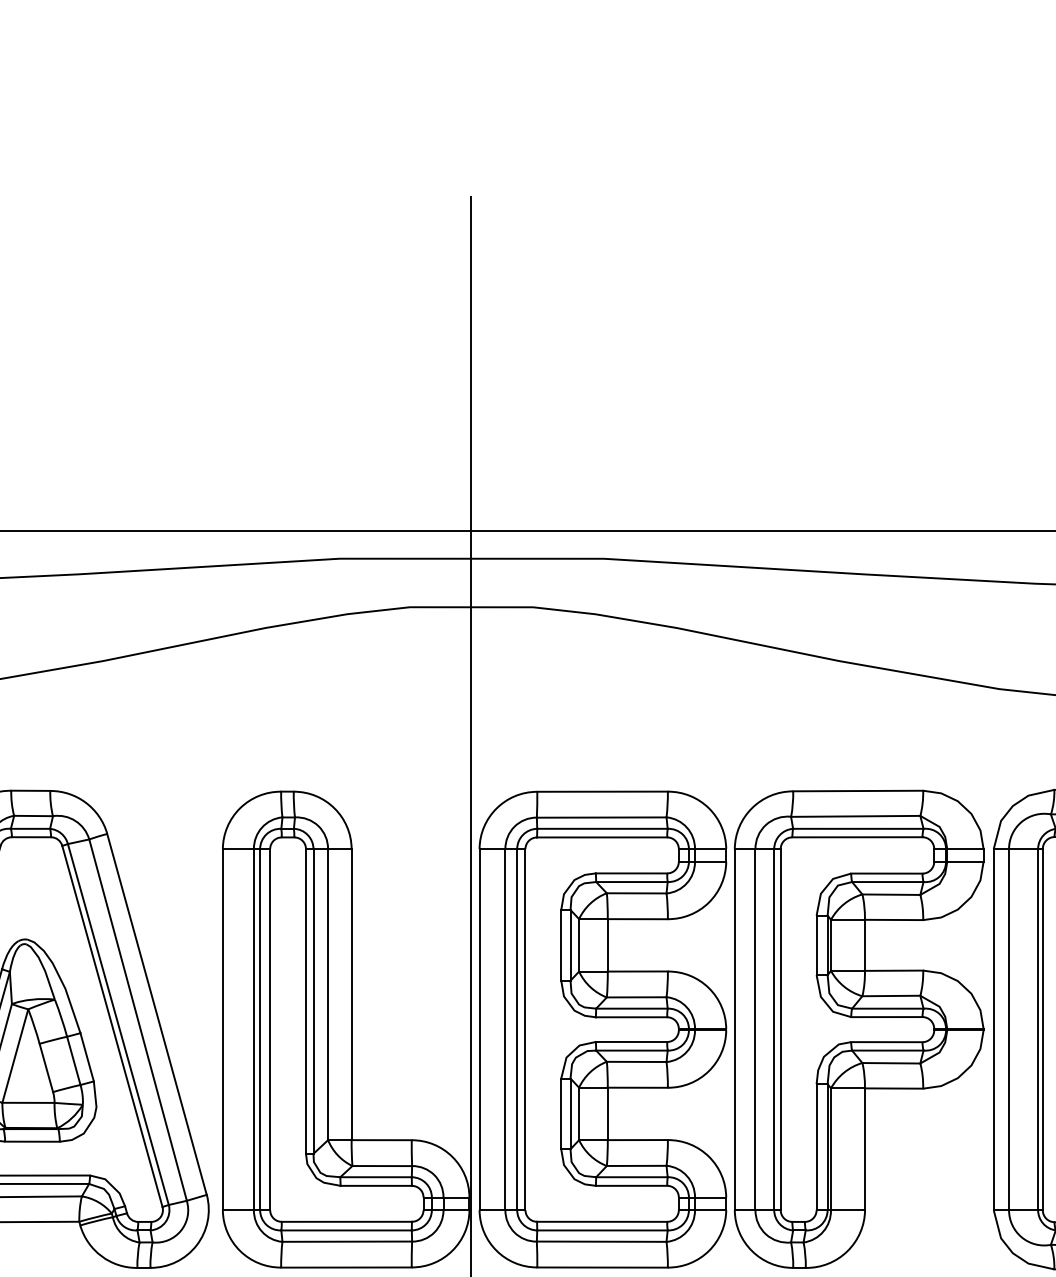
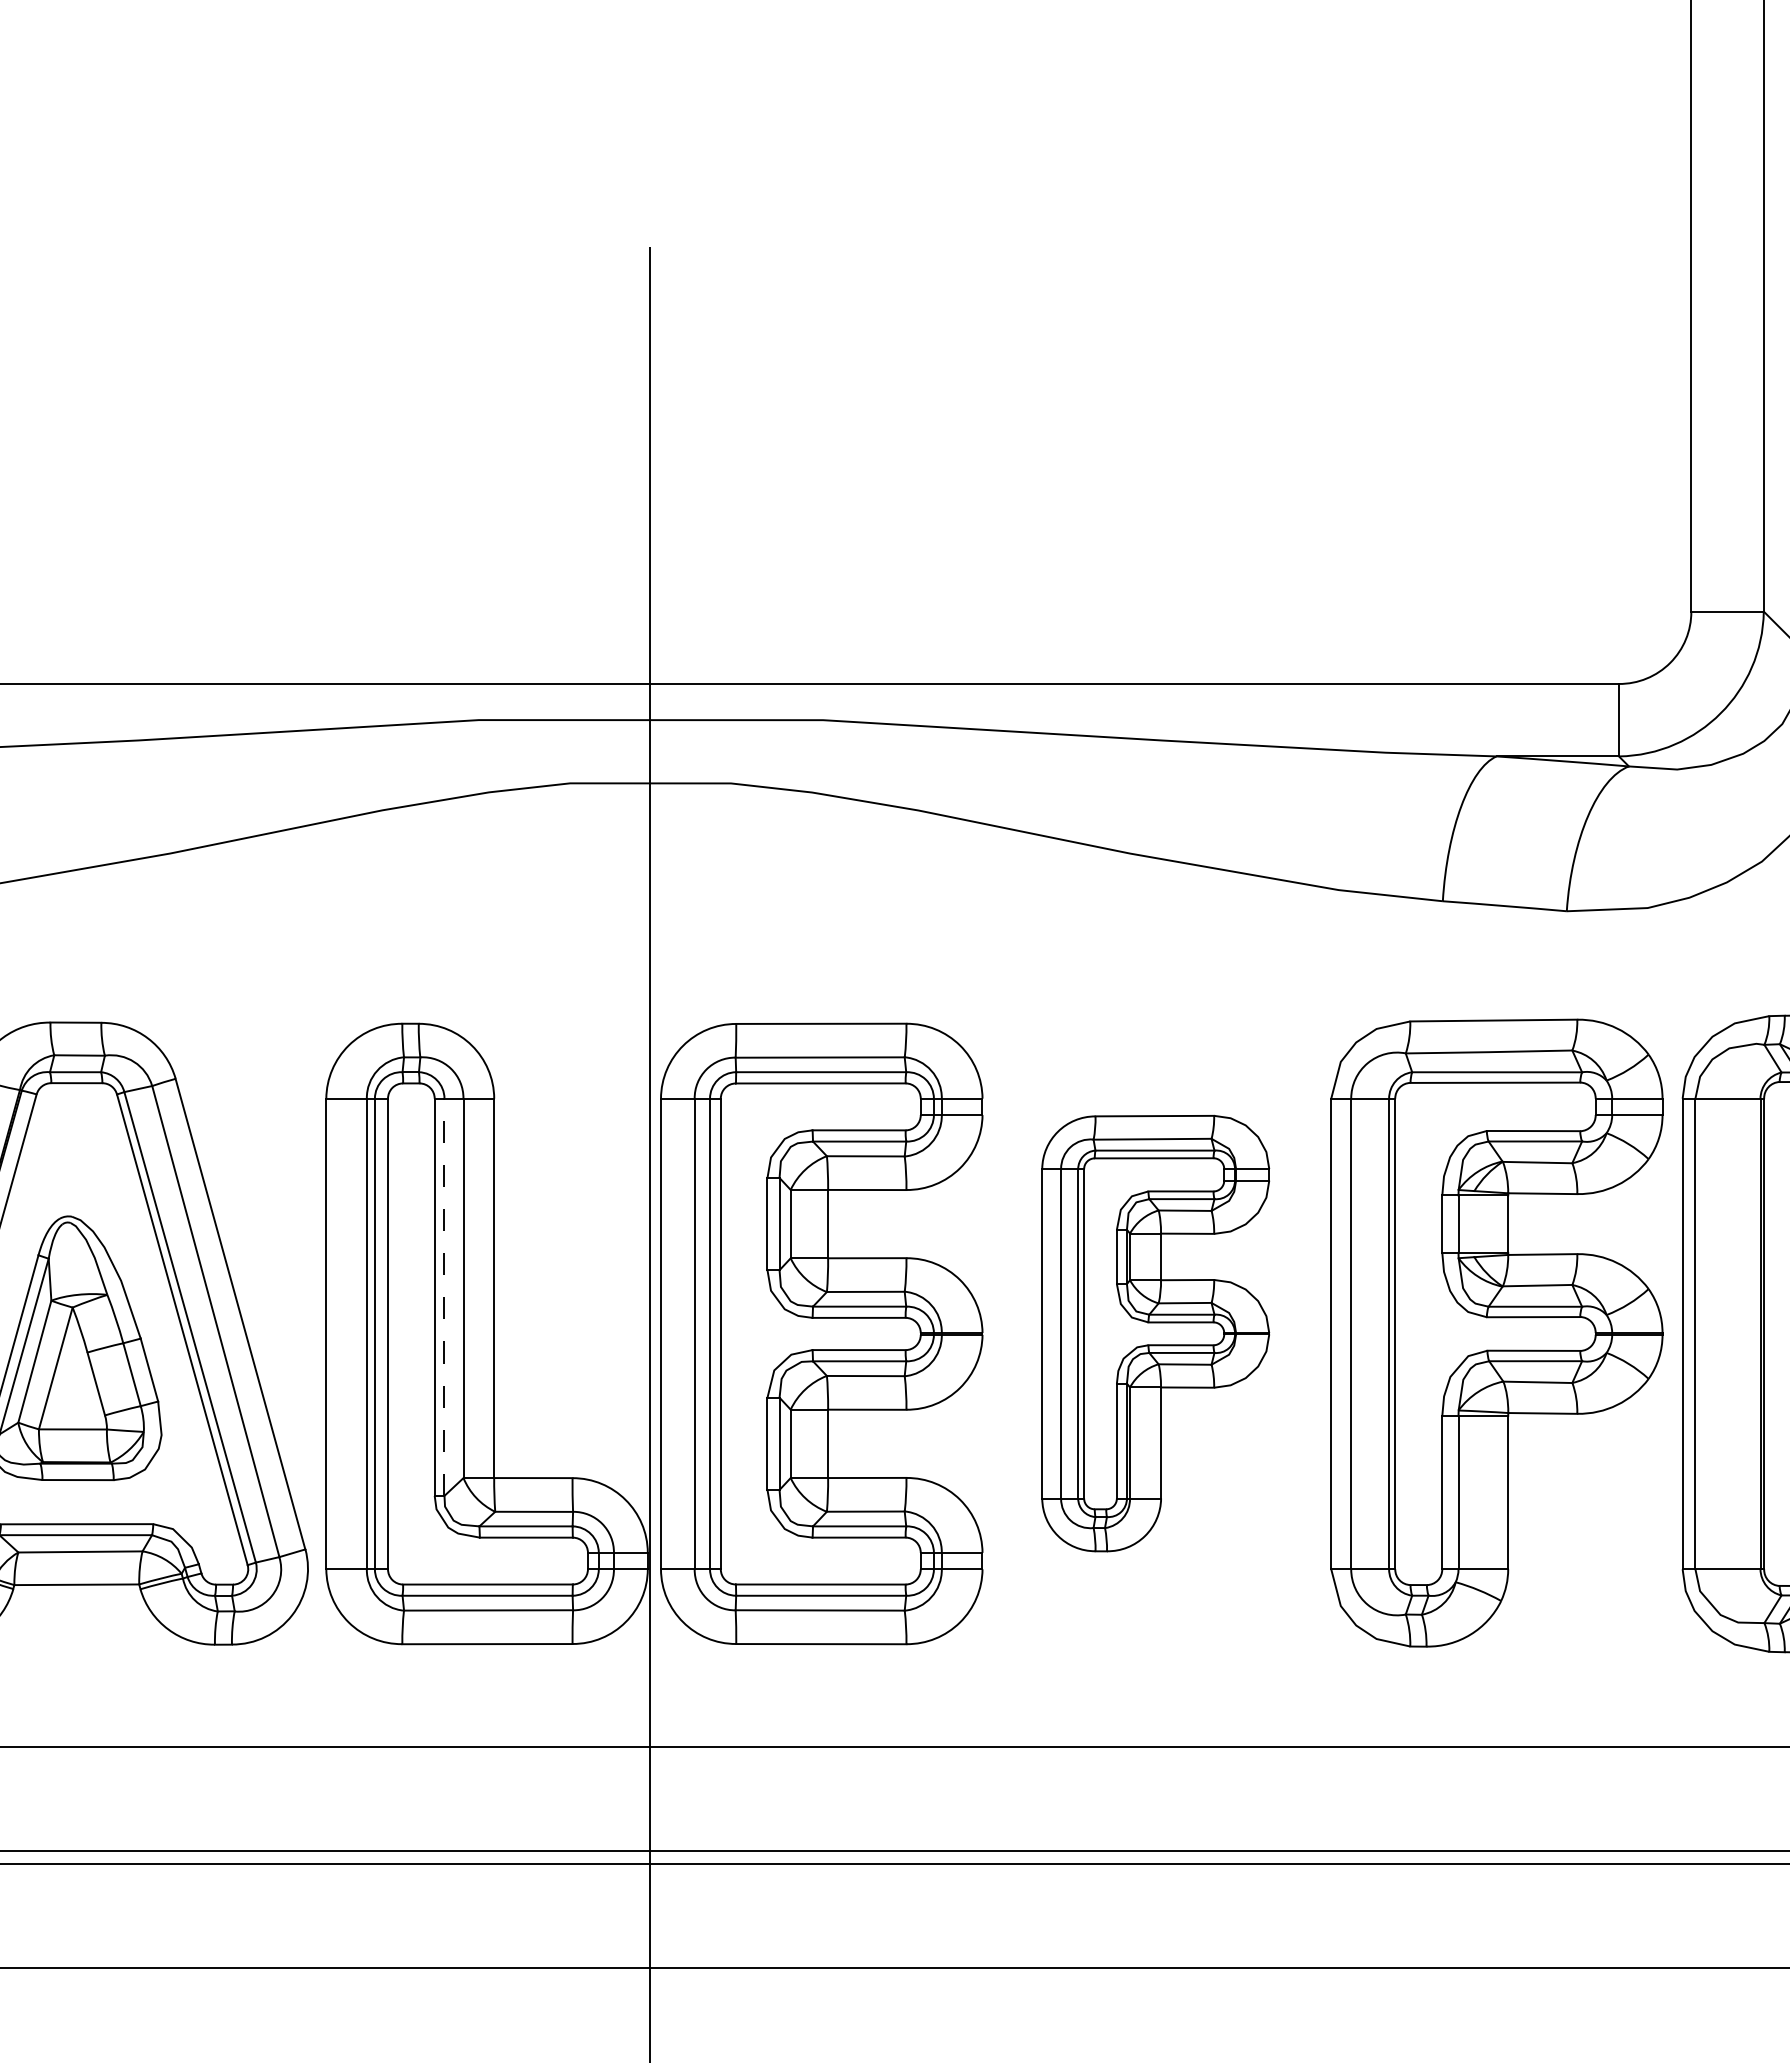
line: (313, 1001) -> (444, 1297), solid -> dashed
part: (858, 1029) -> (1155, 1333), size x0.7

